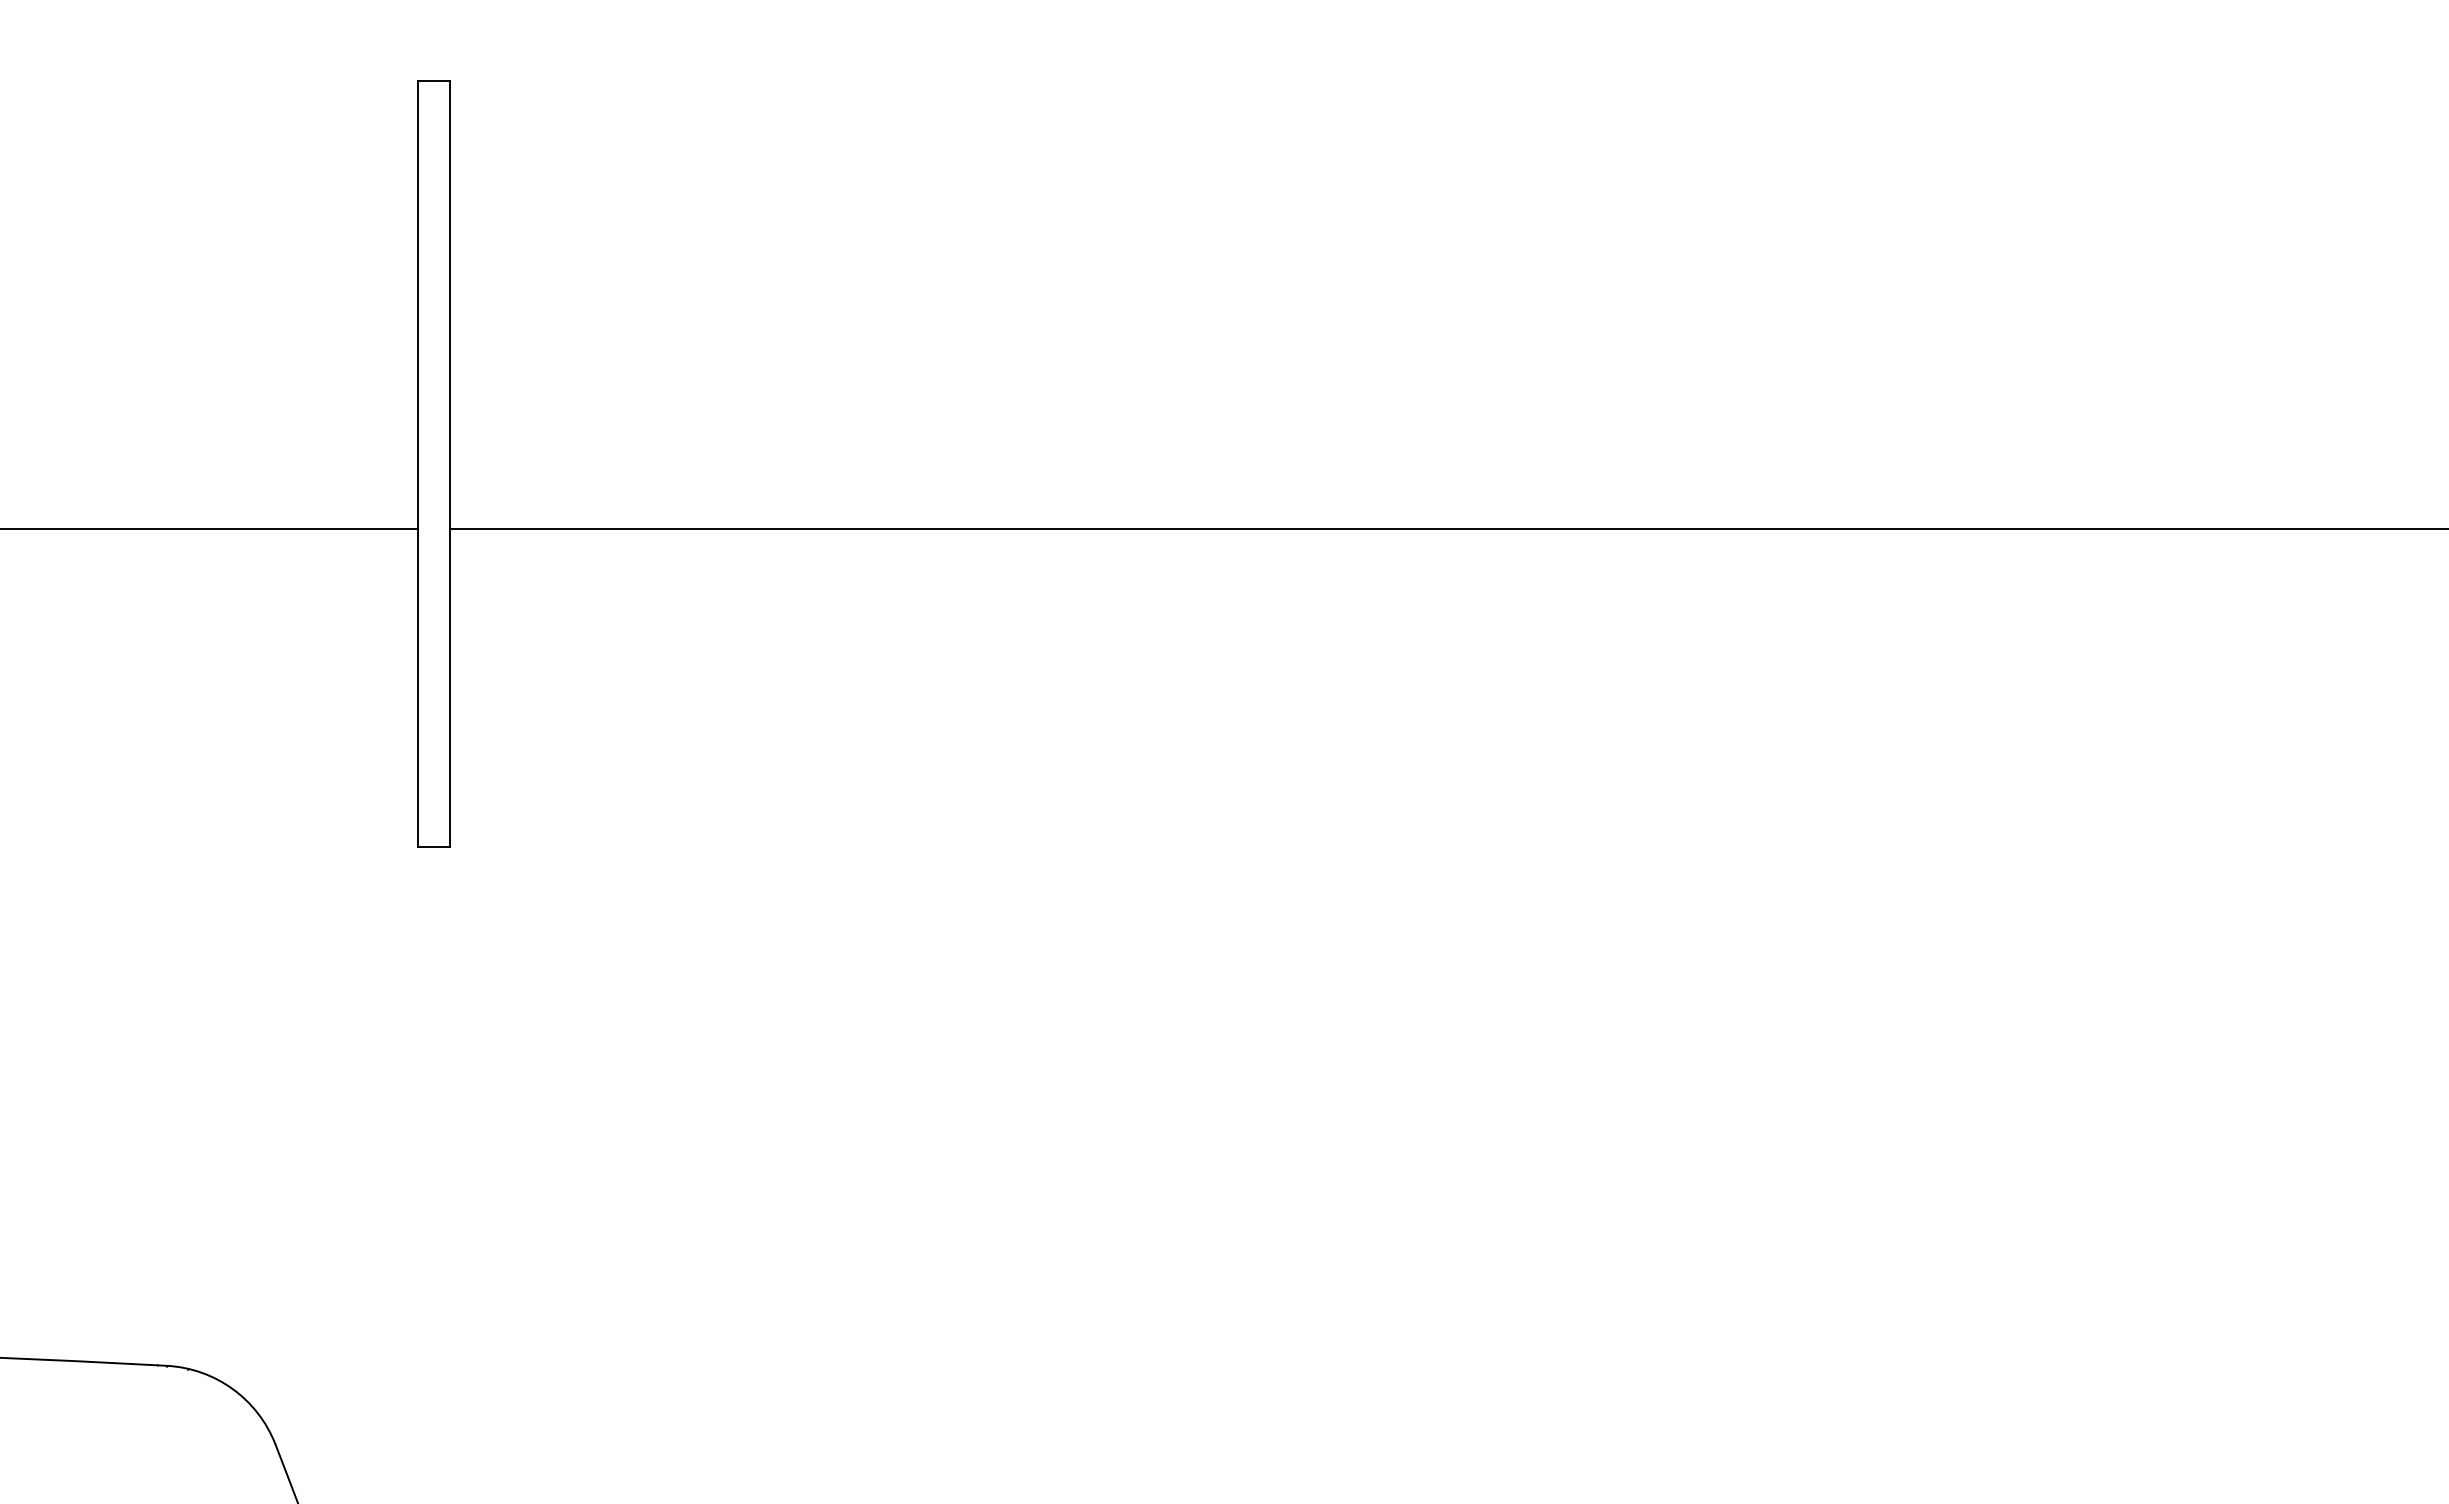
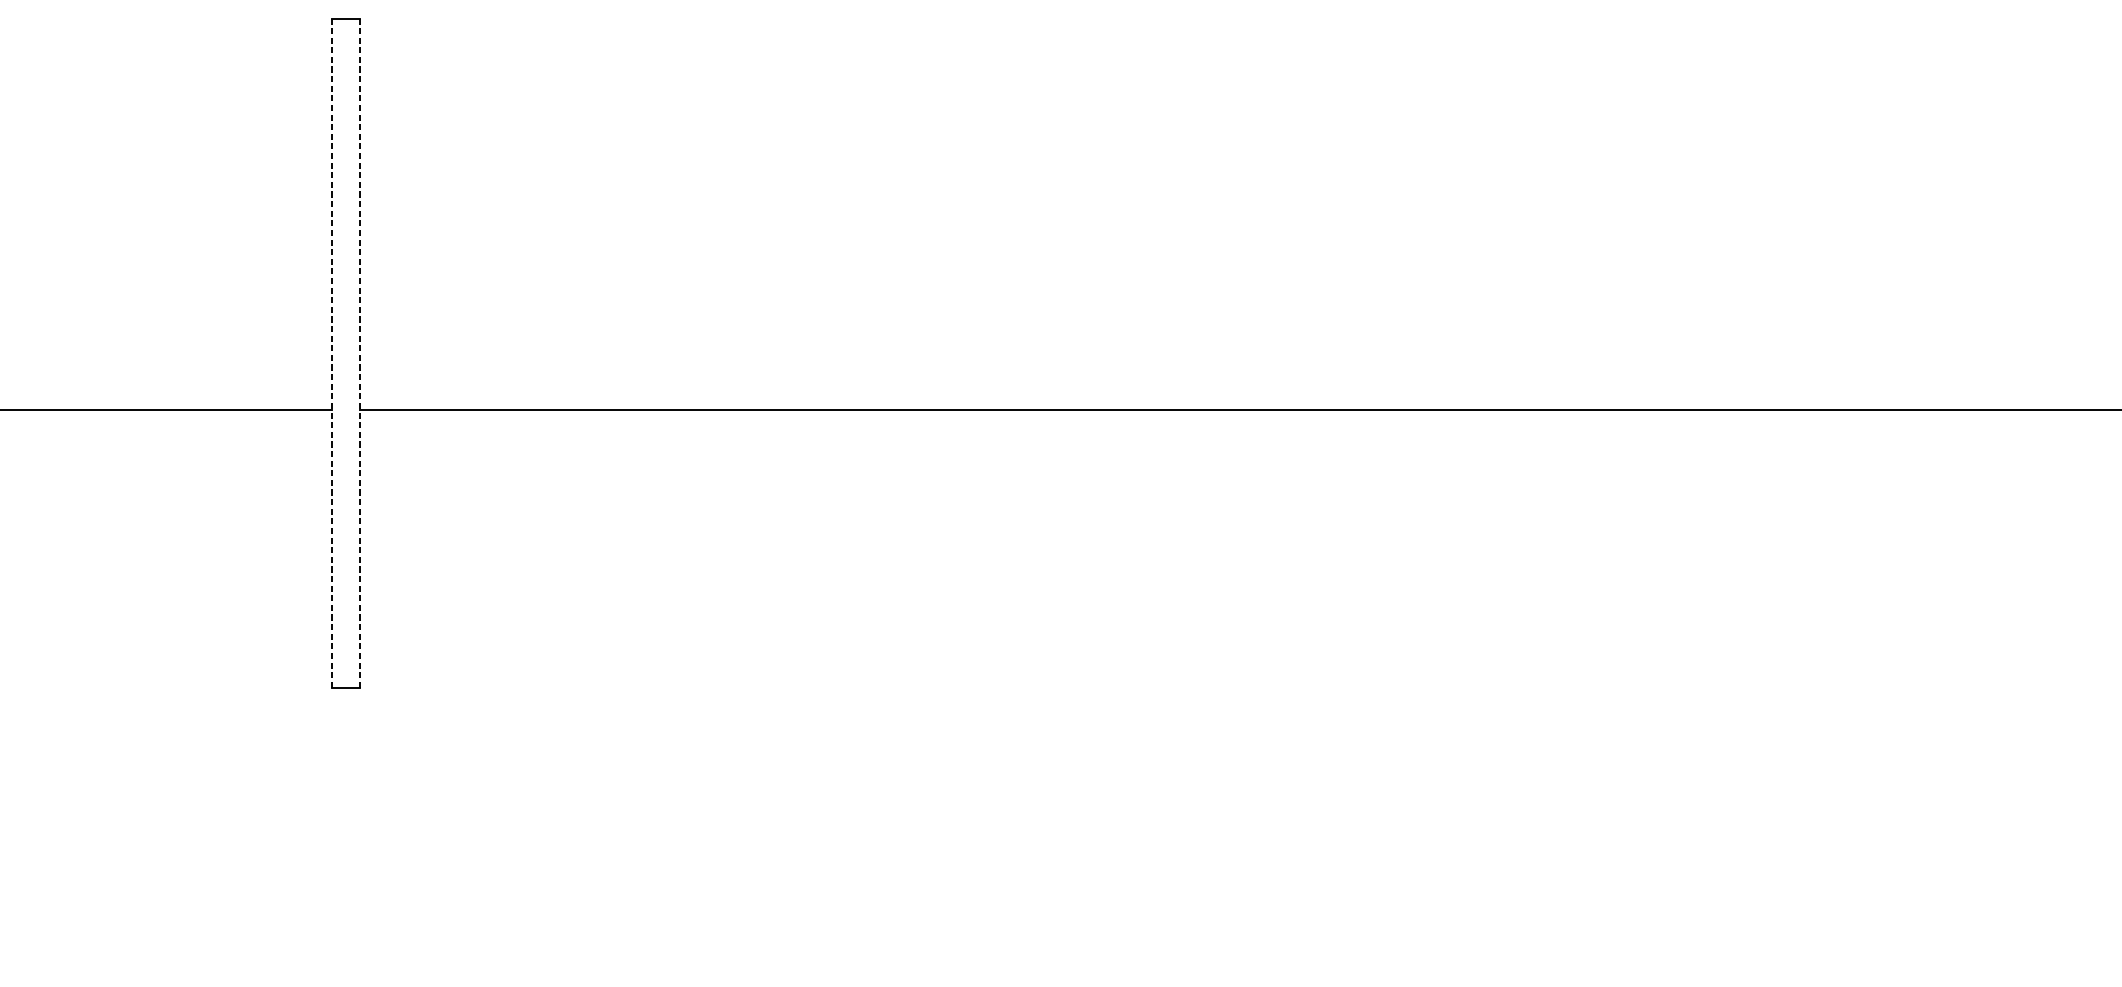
line: (417, 464) -> (331, 353), solid -> dashed
line: (450, 464) -> (360, 353), solid -> dashed

